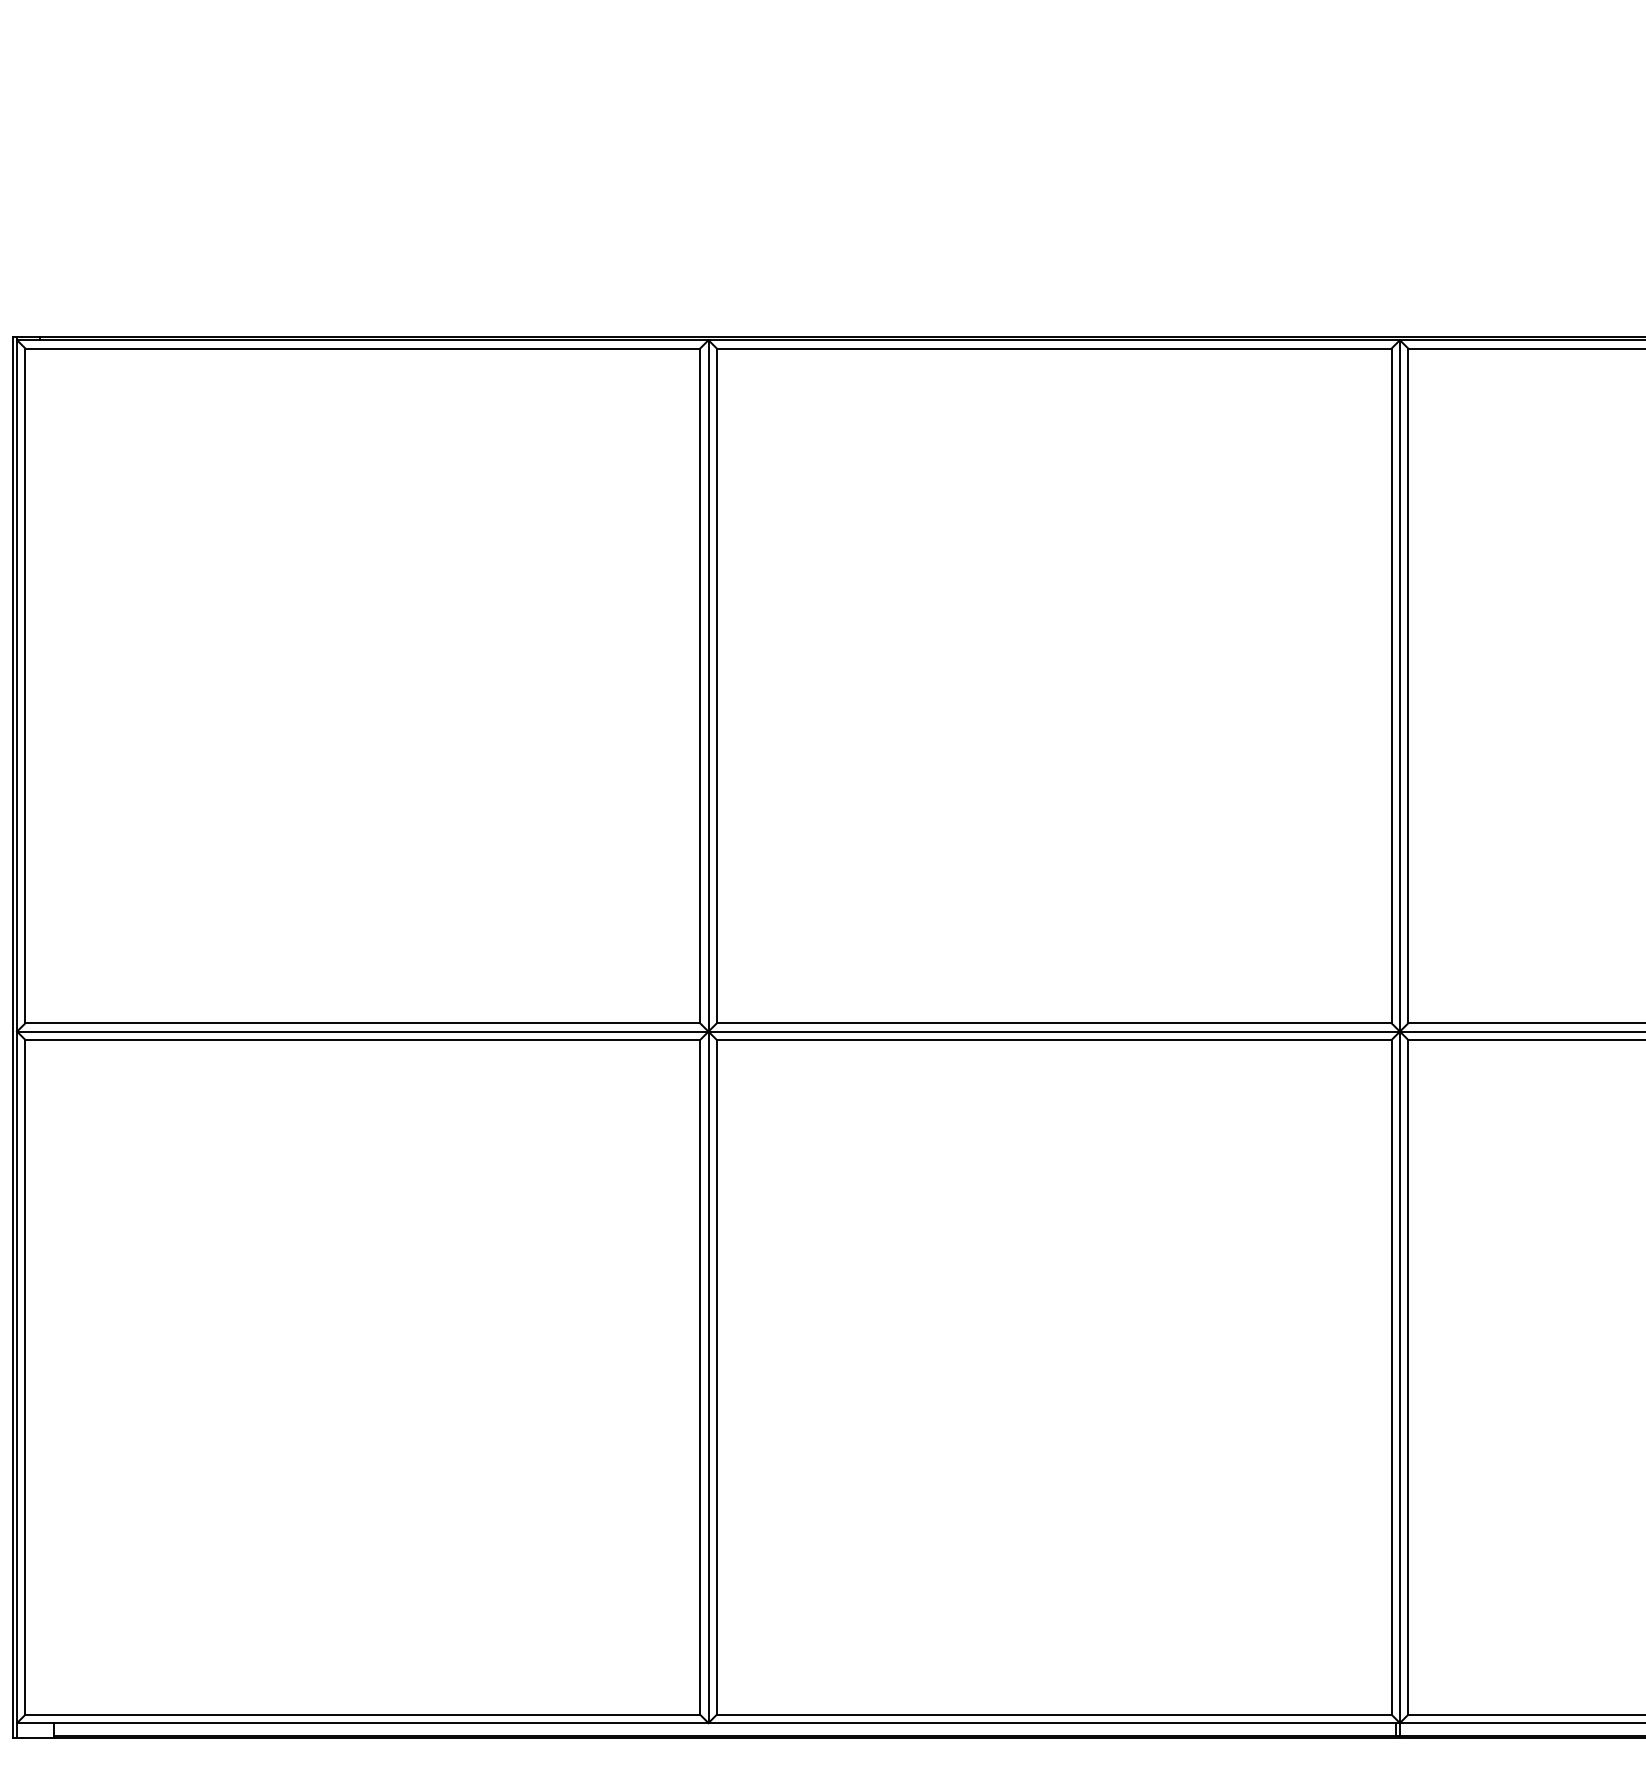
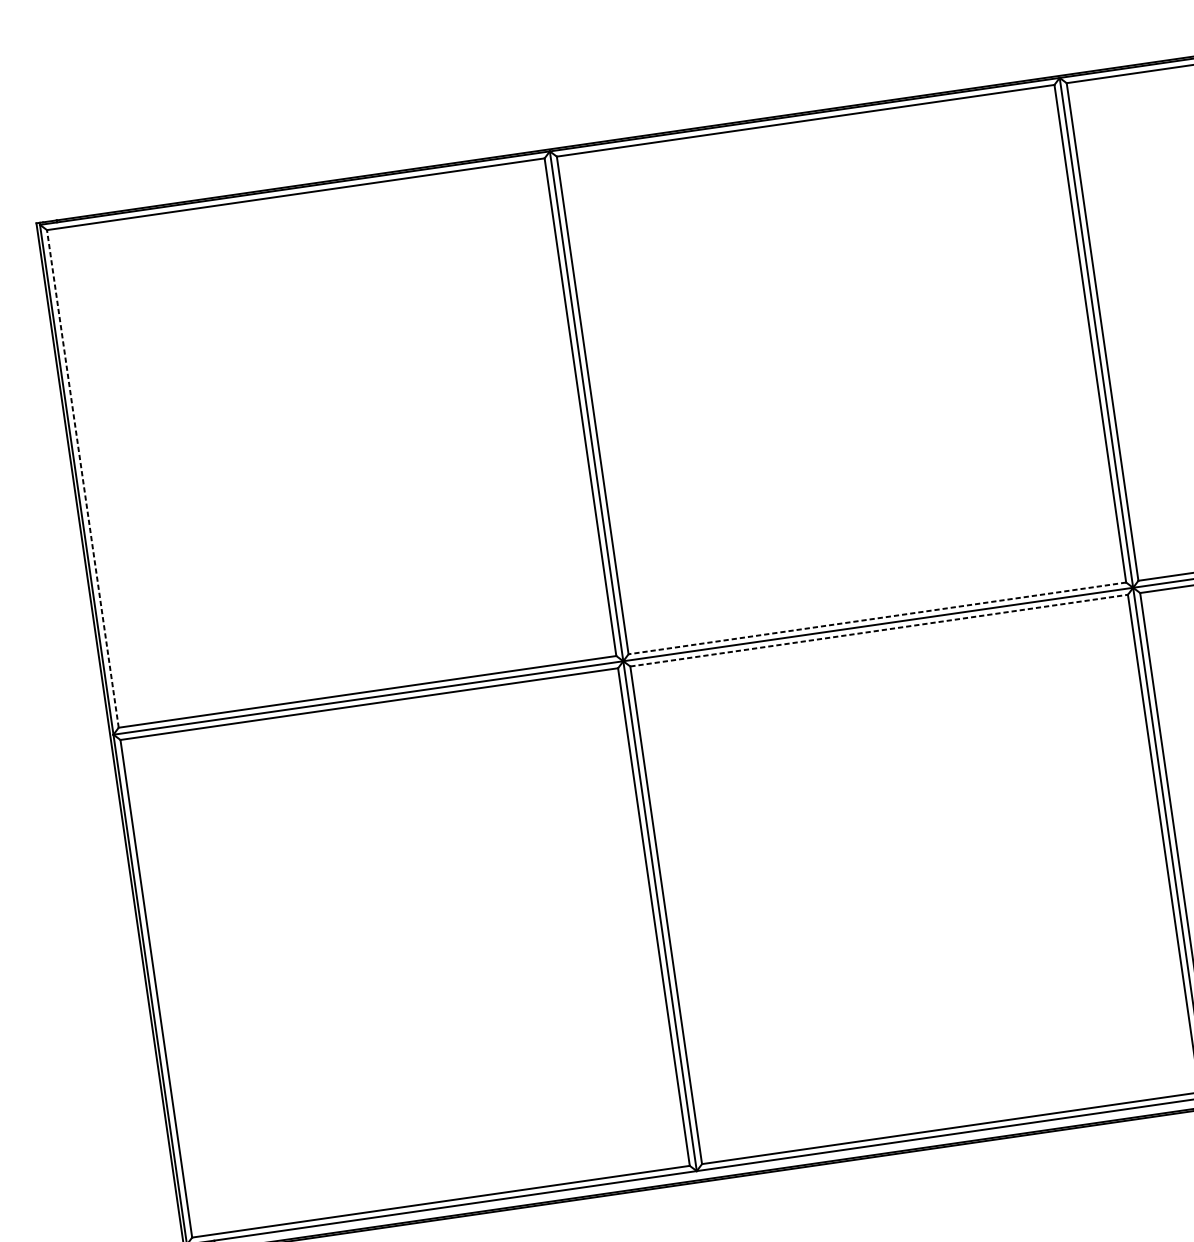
line: (25, 685) -> (82, 478), solid -> dashed
line: (1053, 1023) -> (876, 618), solid -> dashed
line: (1054, 1039) -> (879, 630), solid -> dashed

